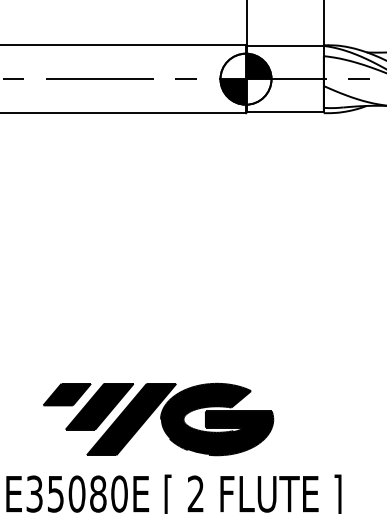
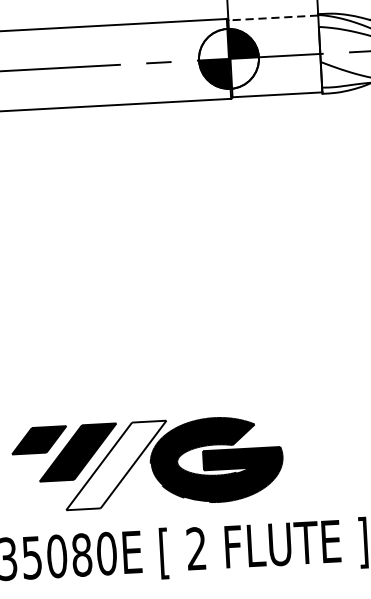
line: (285, 46) -> (273, 18), solid -> dashed
fill: (131, 419) -> (116, 465), removed

